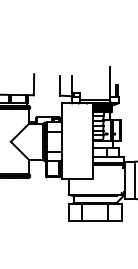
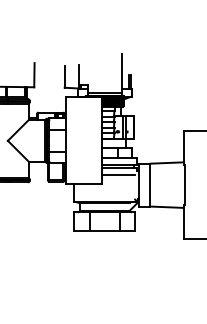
line: (107, 172) -> (118, 175), added

